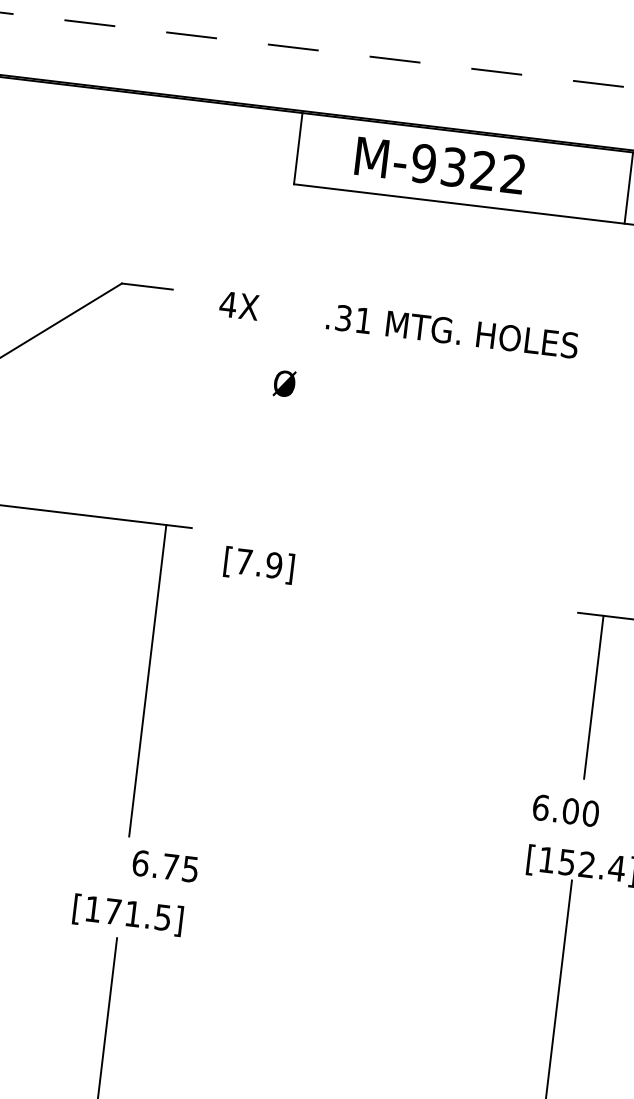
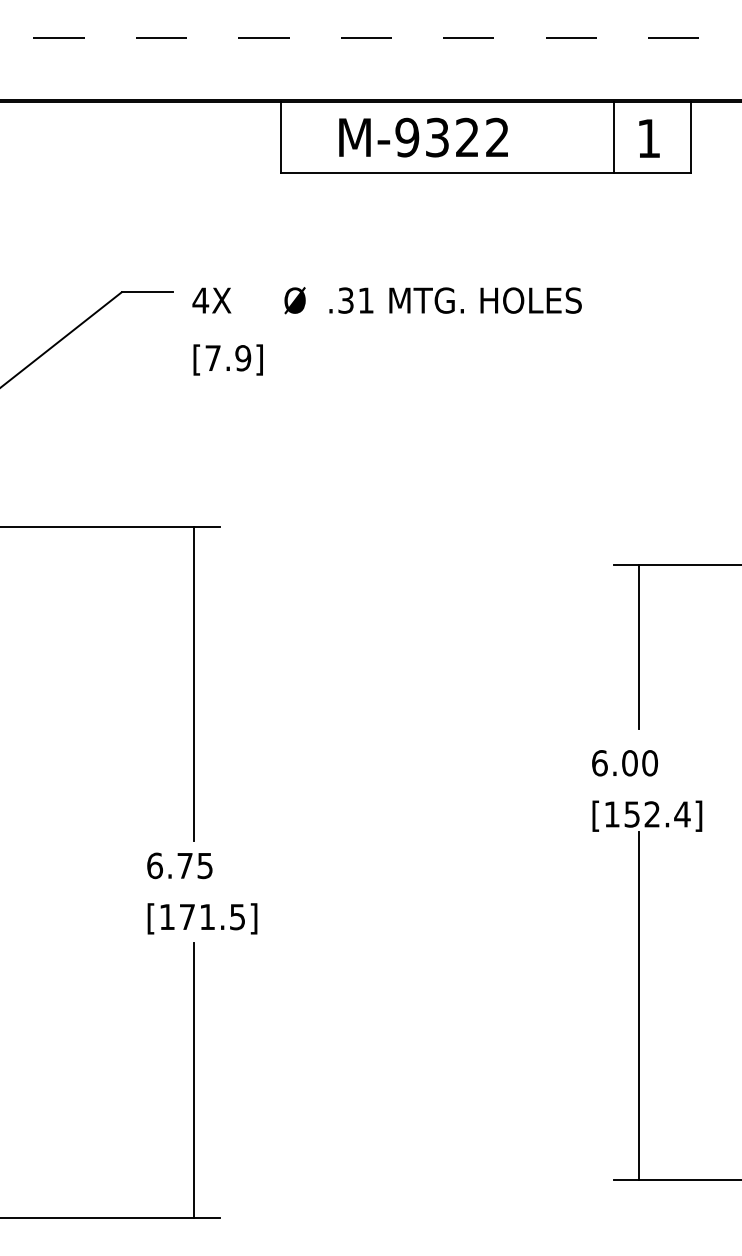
text: (238, 305) -> (211, 300), moved
text: (284, 383) -> (294, 300), moved
text: (258, 564) -> (227, 359), moved
text: (165, 865) -> (179, 865), moved

